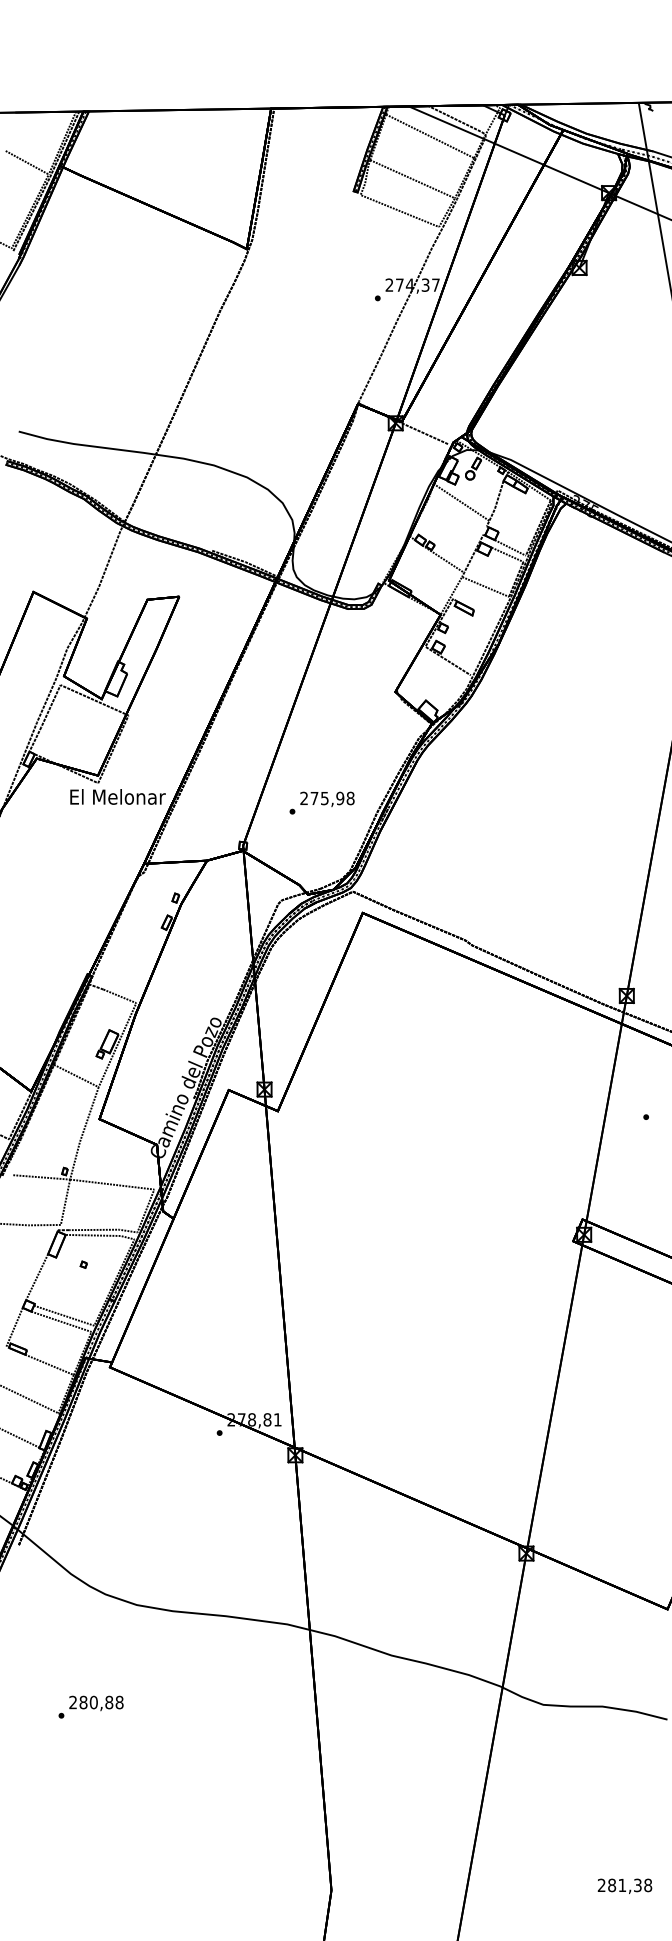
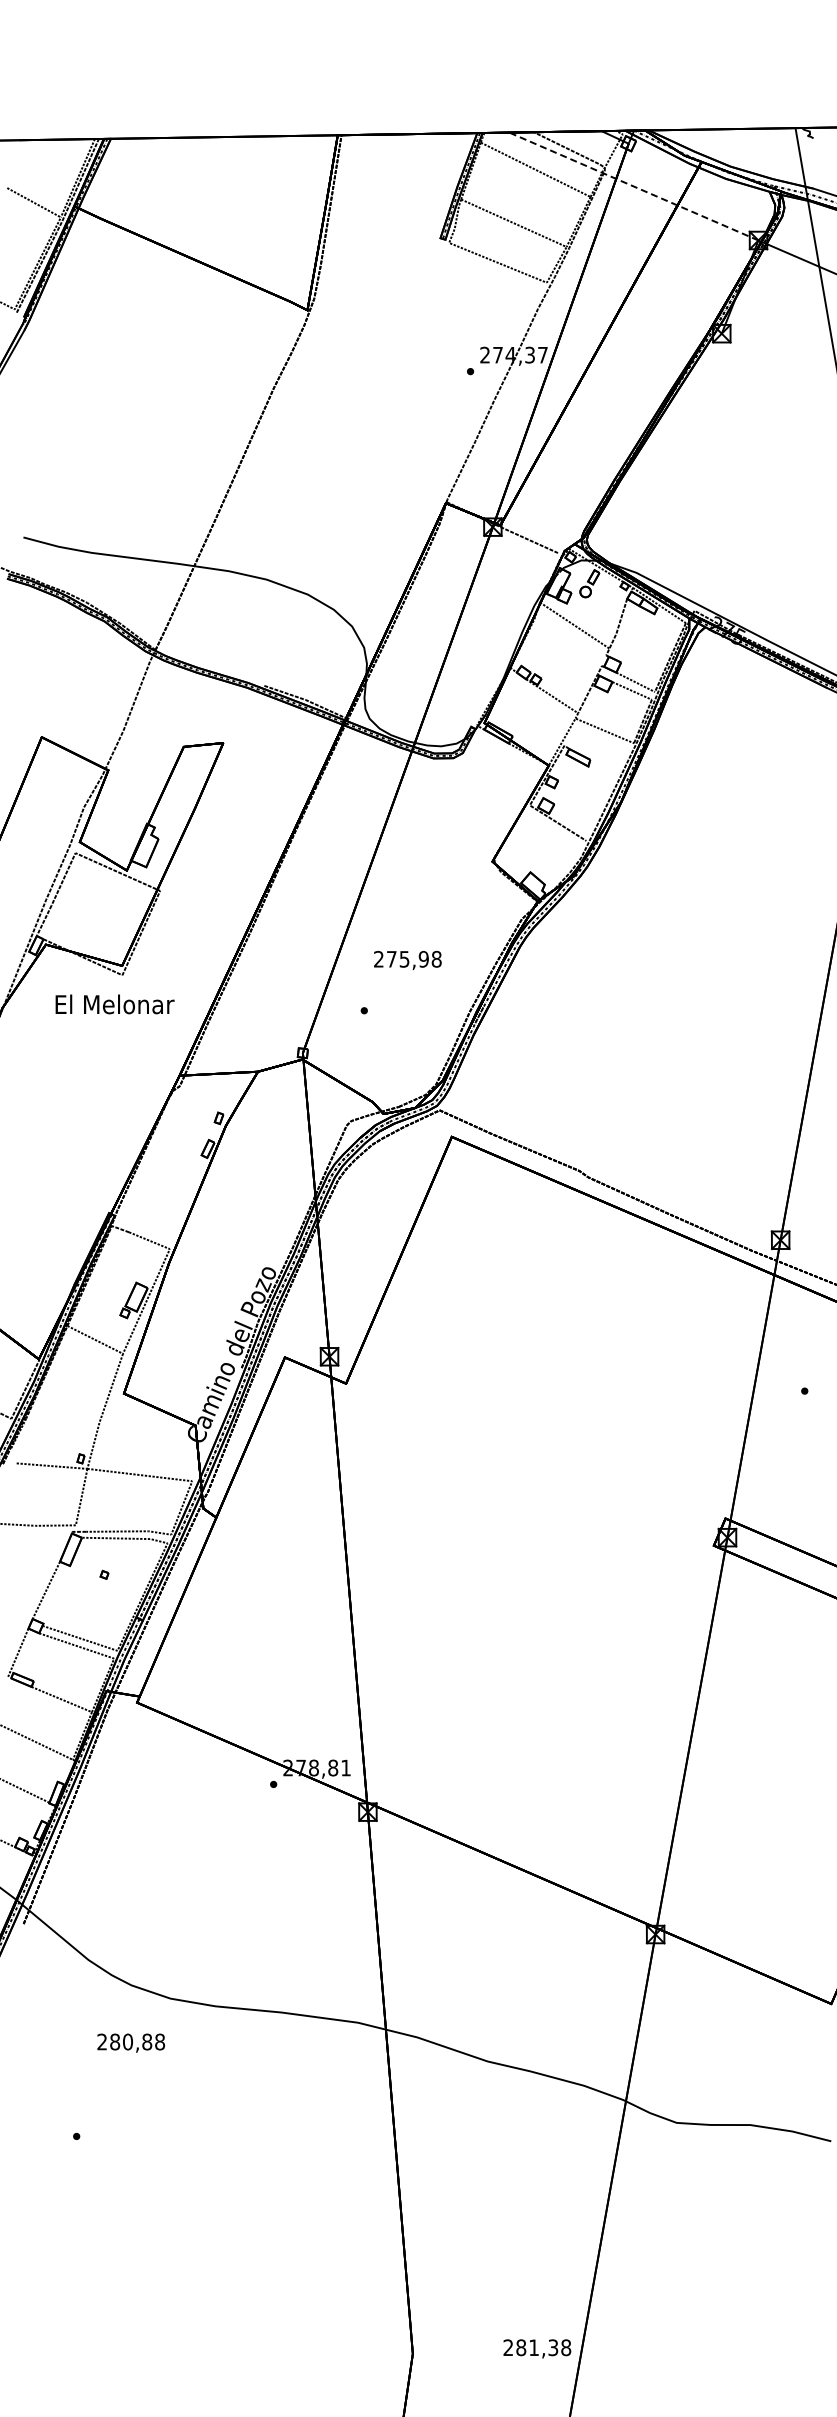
line: (508, 149) -> (633, 186), solid -> dashed
text: (117, 797) -> (114, 1004), moved
text: (327, 799) -> (407, 960), moved
text: (96, 1702) -> (131, 2042), moved
text: (625, 1886) -> (537, 2348), moved

